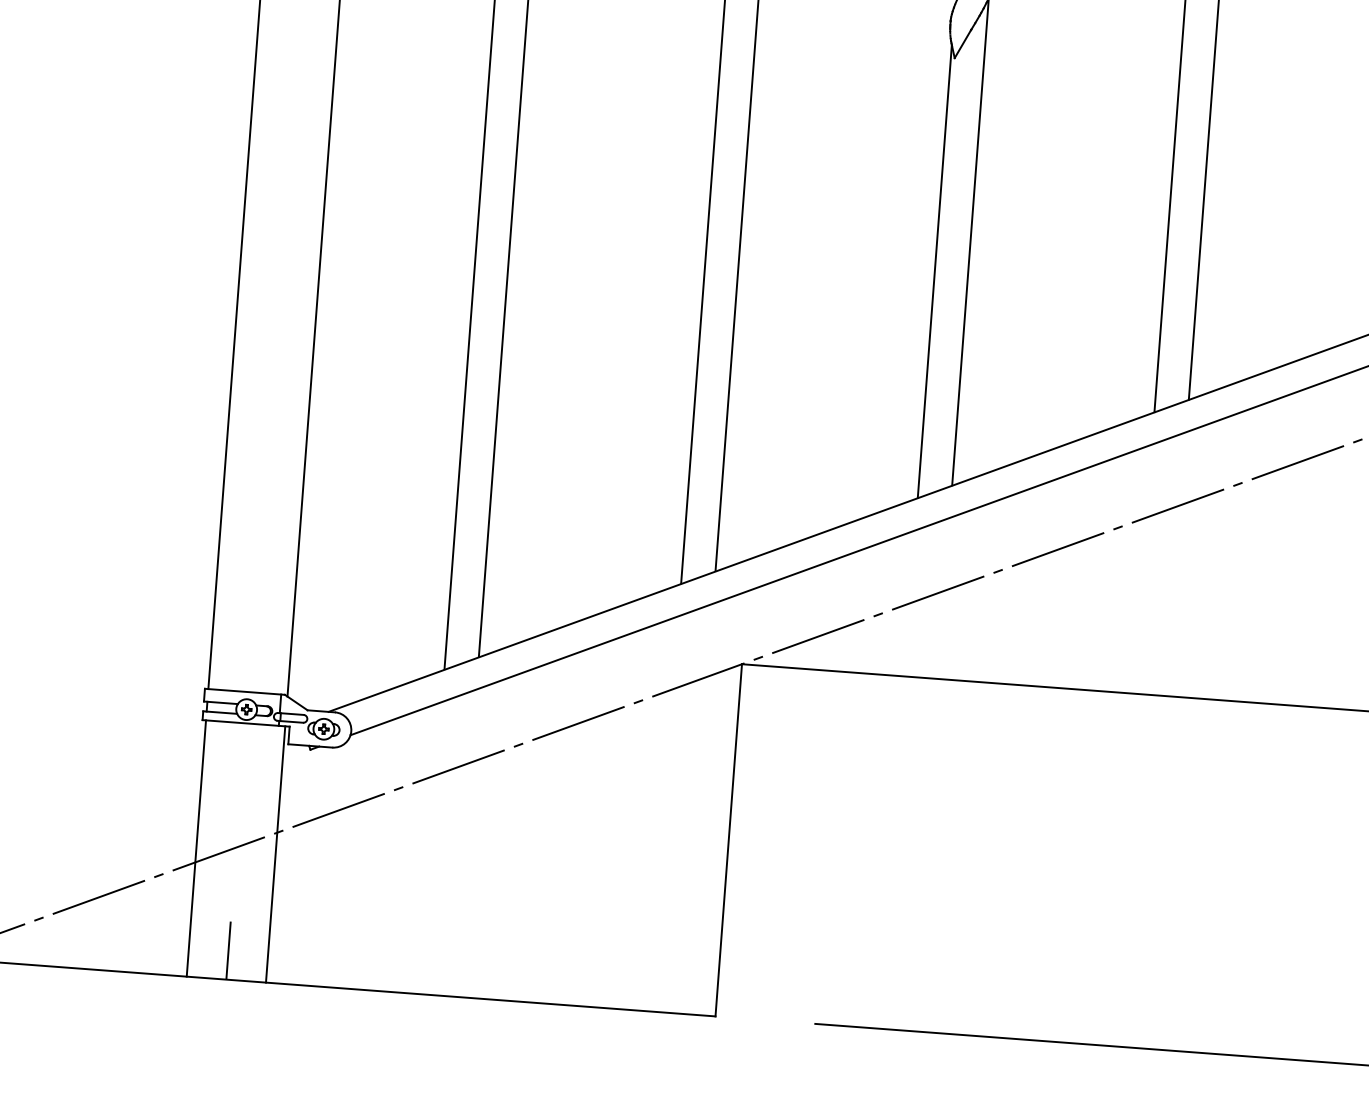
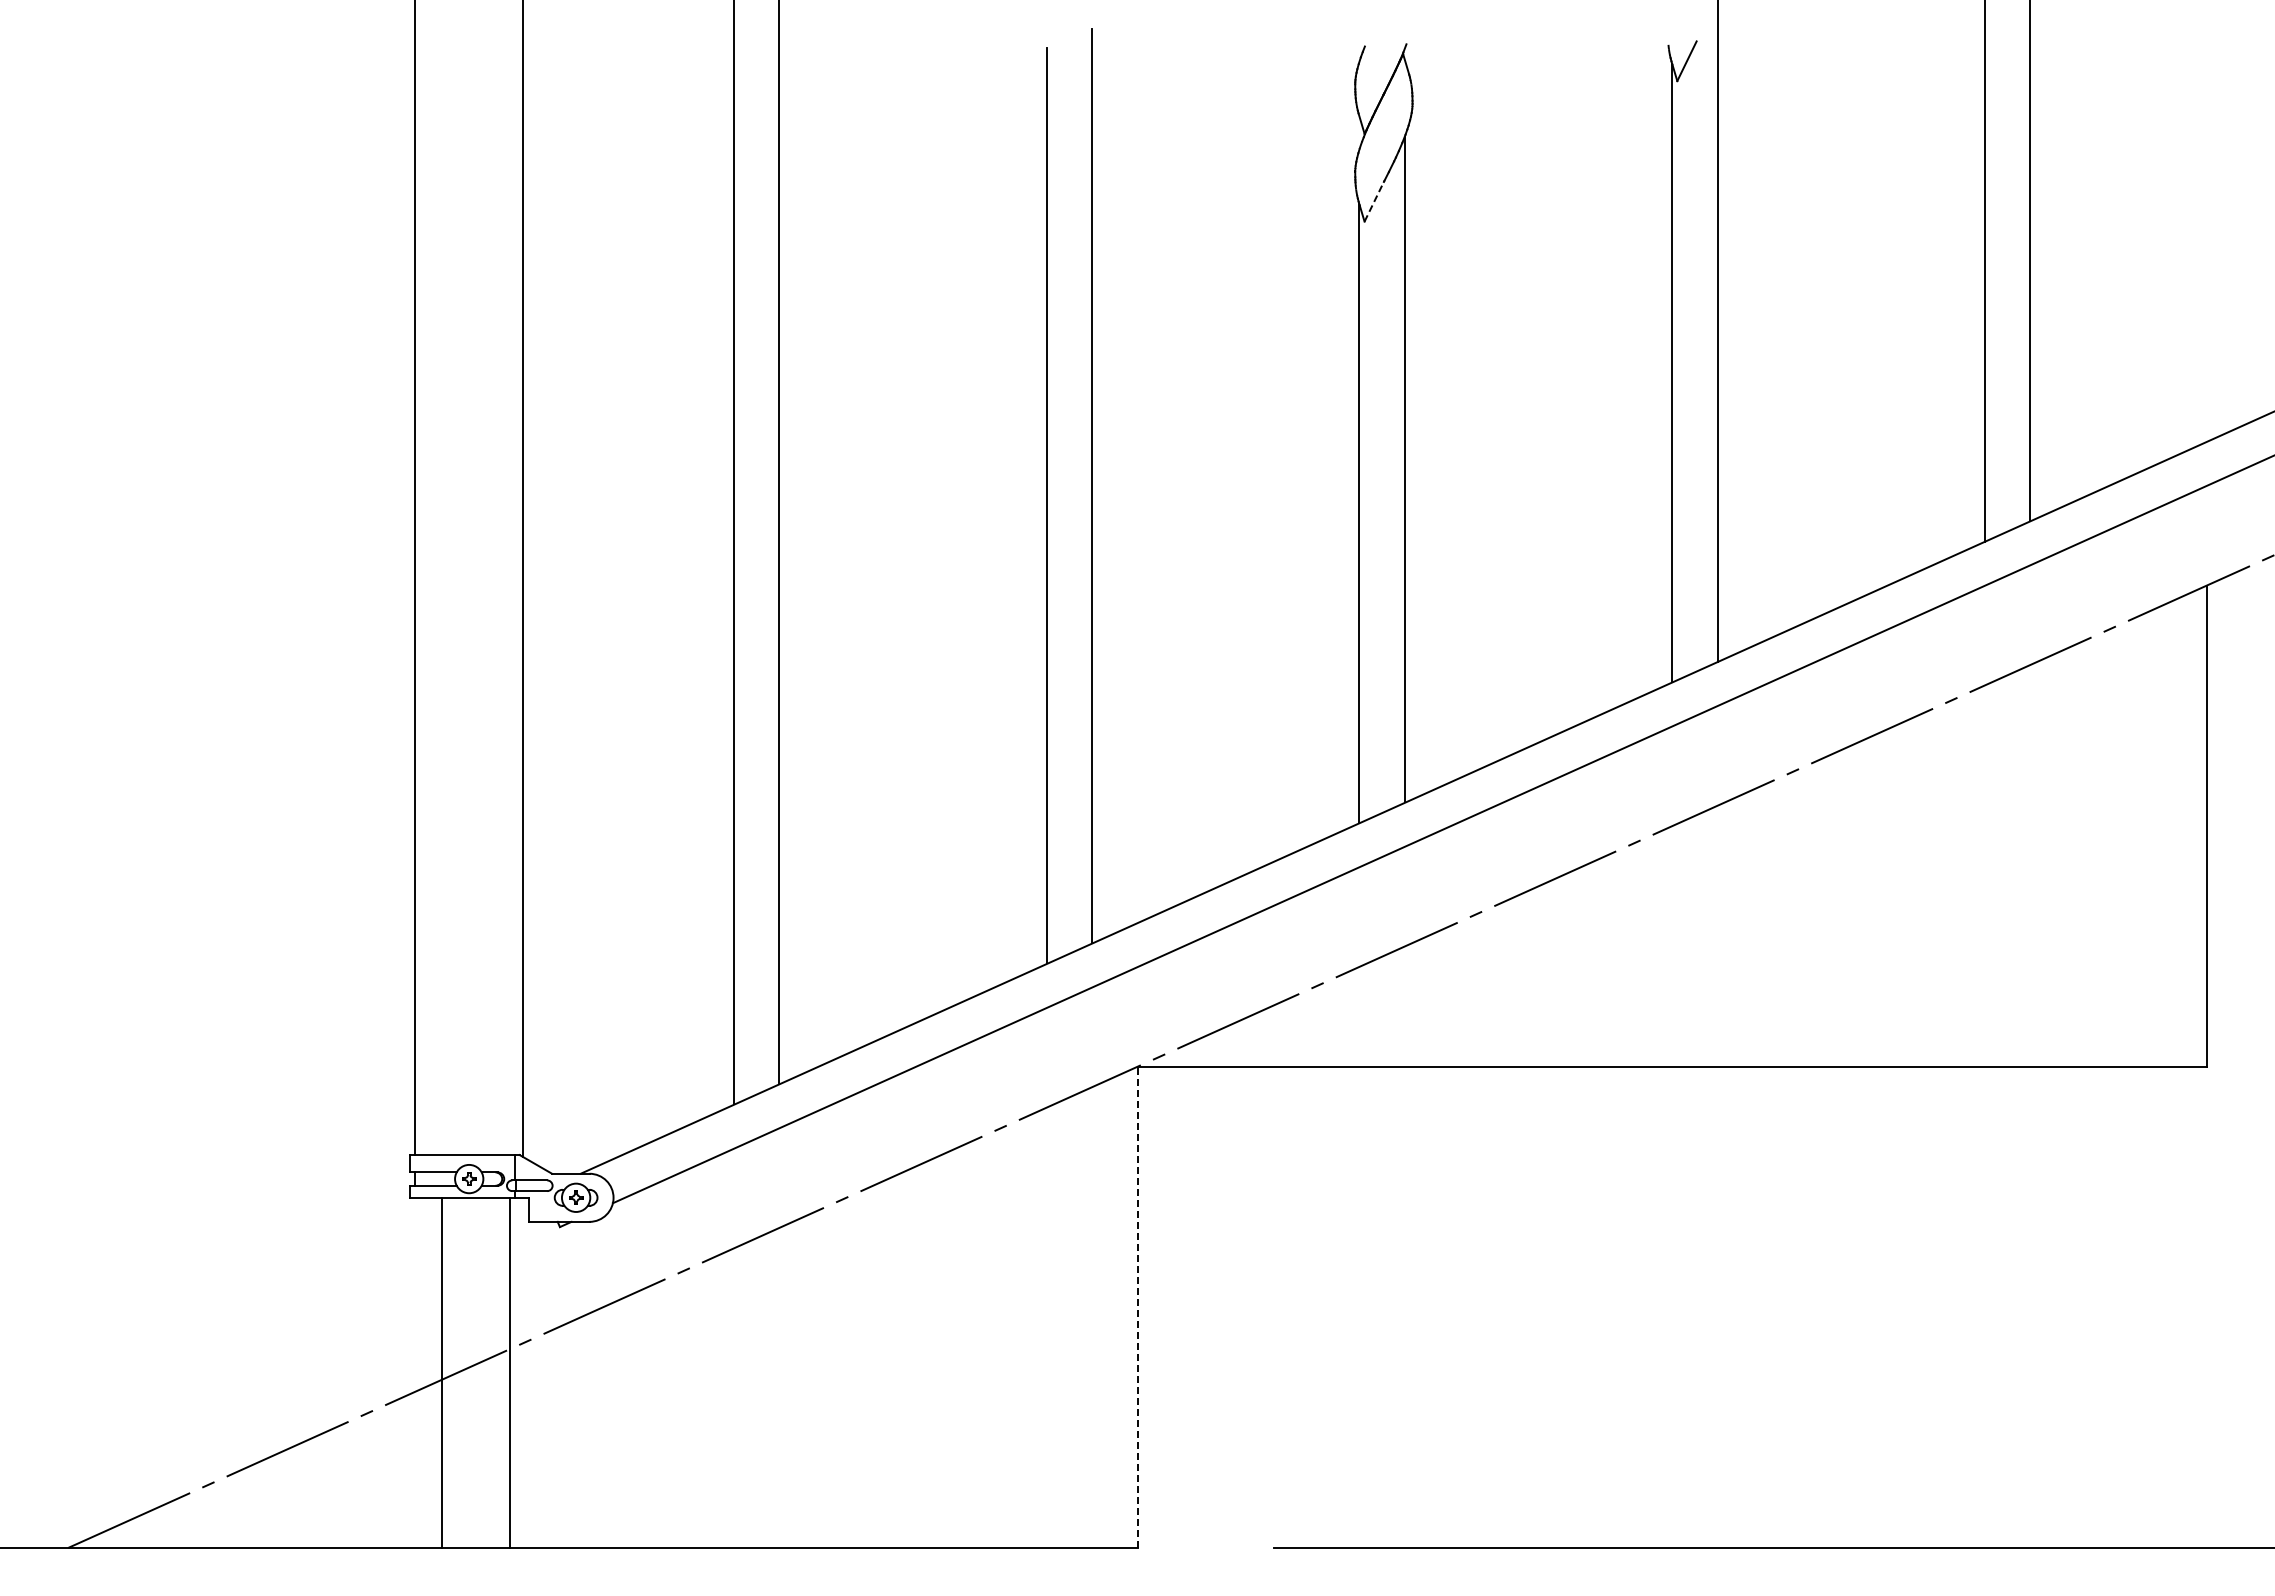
line: (963, 43) -> (1374, 201), solid -> dashed
line: (728, 840) -> (1137, 1307), solid -> dashed
line: (196, 848) -> (510, 1372), moved
line: (275, 854) -> (442, 1372), moved
line: (228, 950) -> (469, 1507), removed

